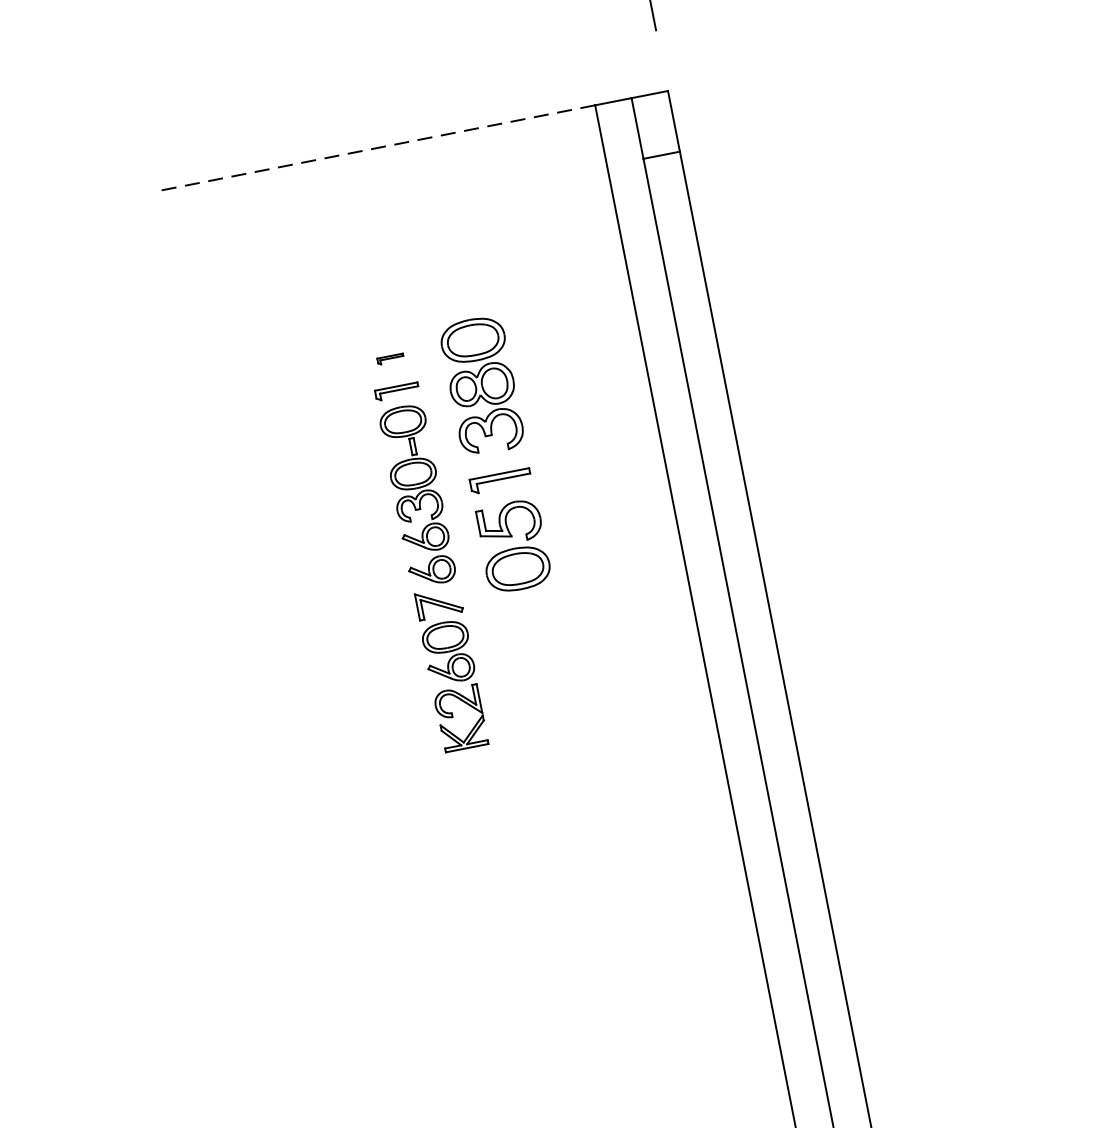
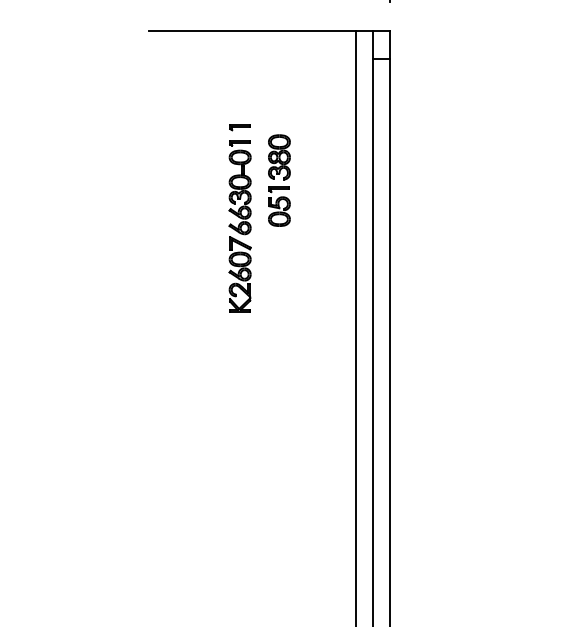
line: (376, 148) -> (252, 30), dashed -> solid
part: (389, 358) -> (239, 127), size x1.67
part: (495, 454) -> (279, 180), size x0.71

